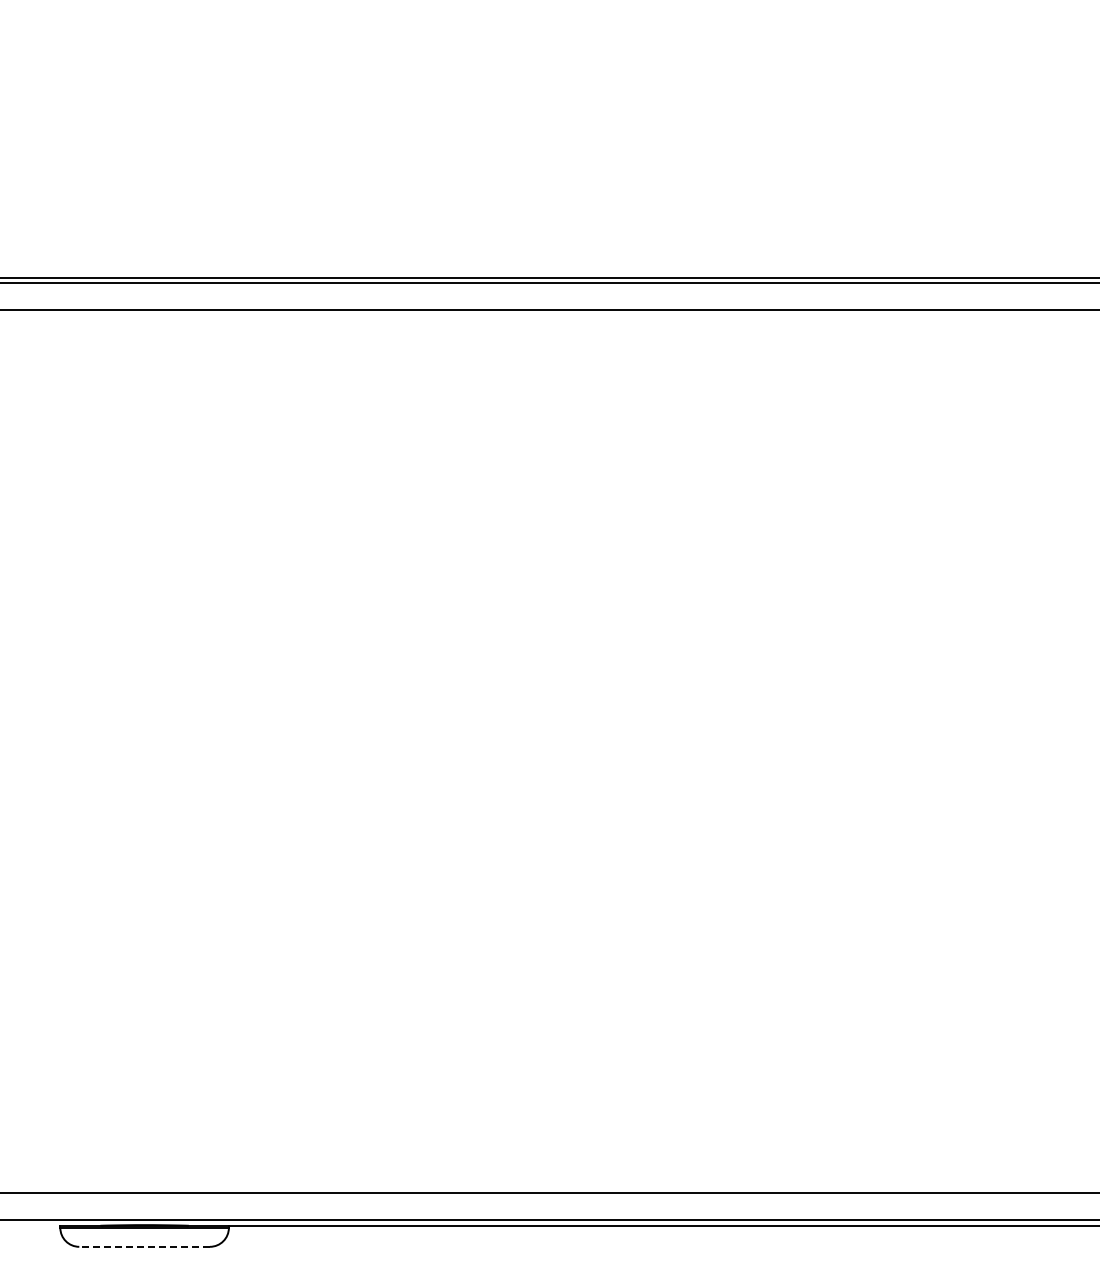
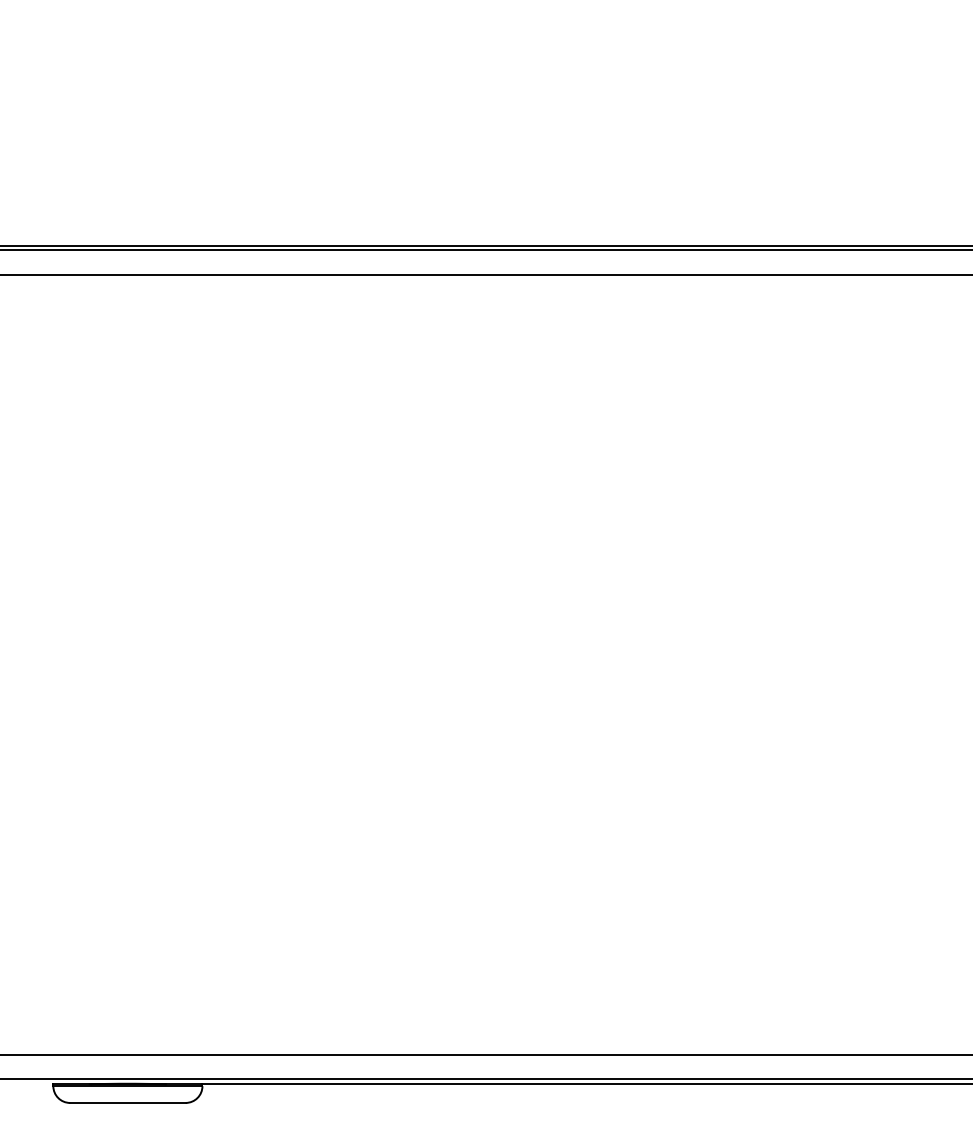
line: (144, 1246) -> (127, 1102), dashed -> solid

